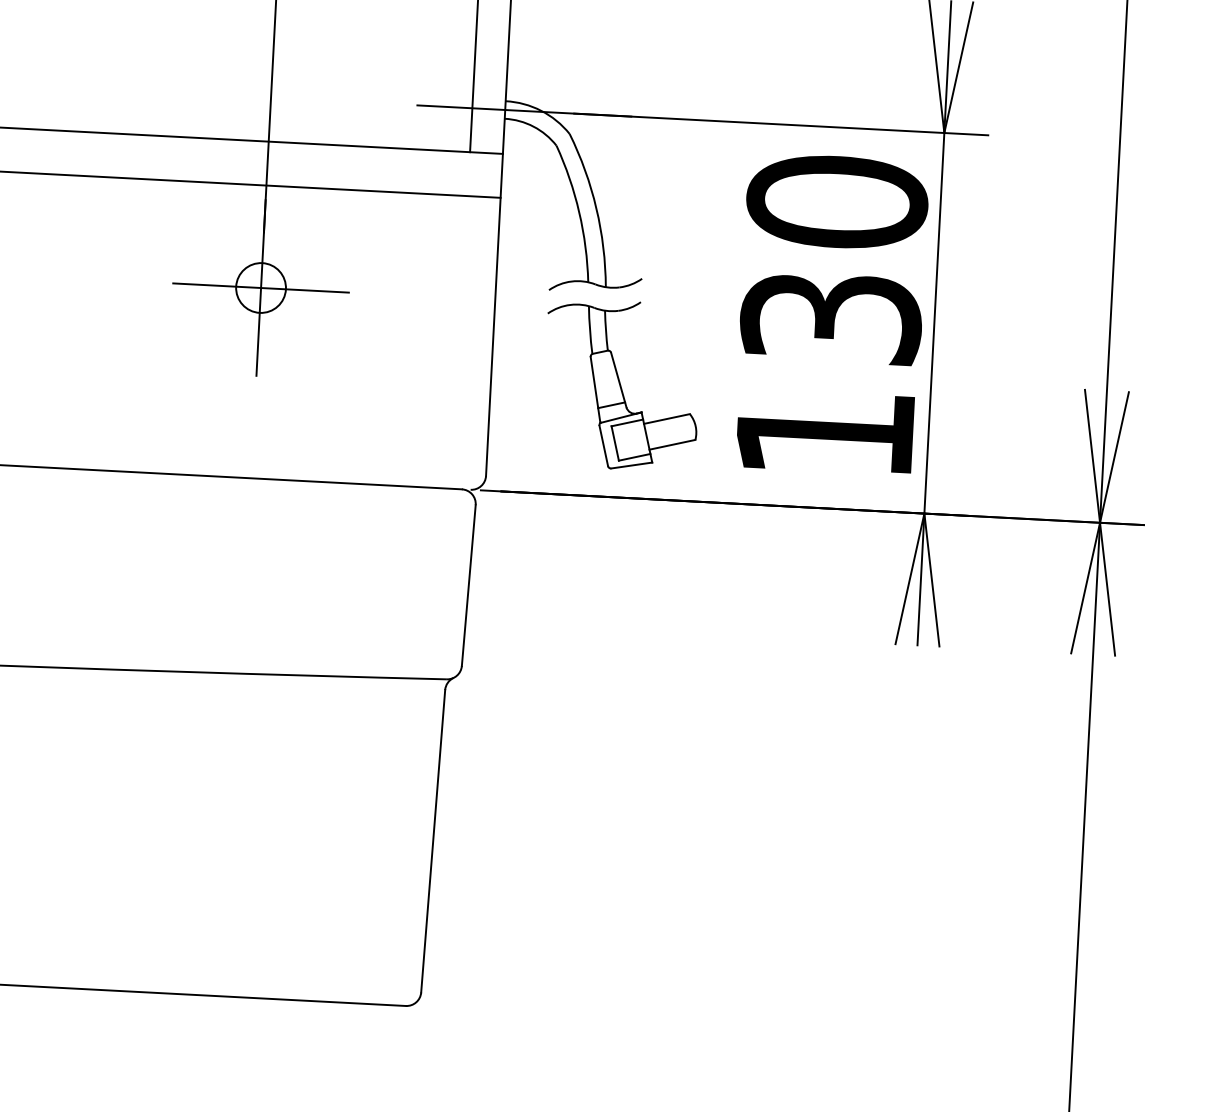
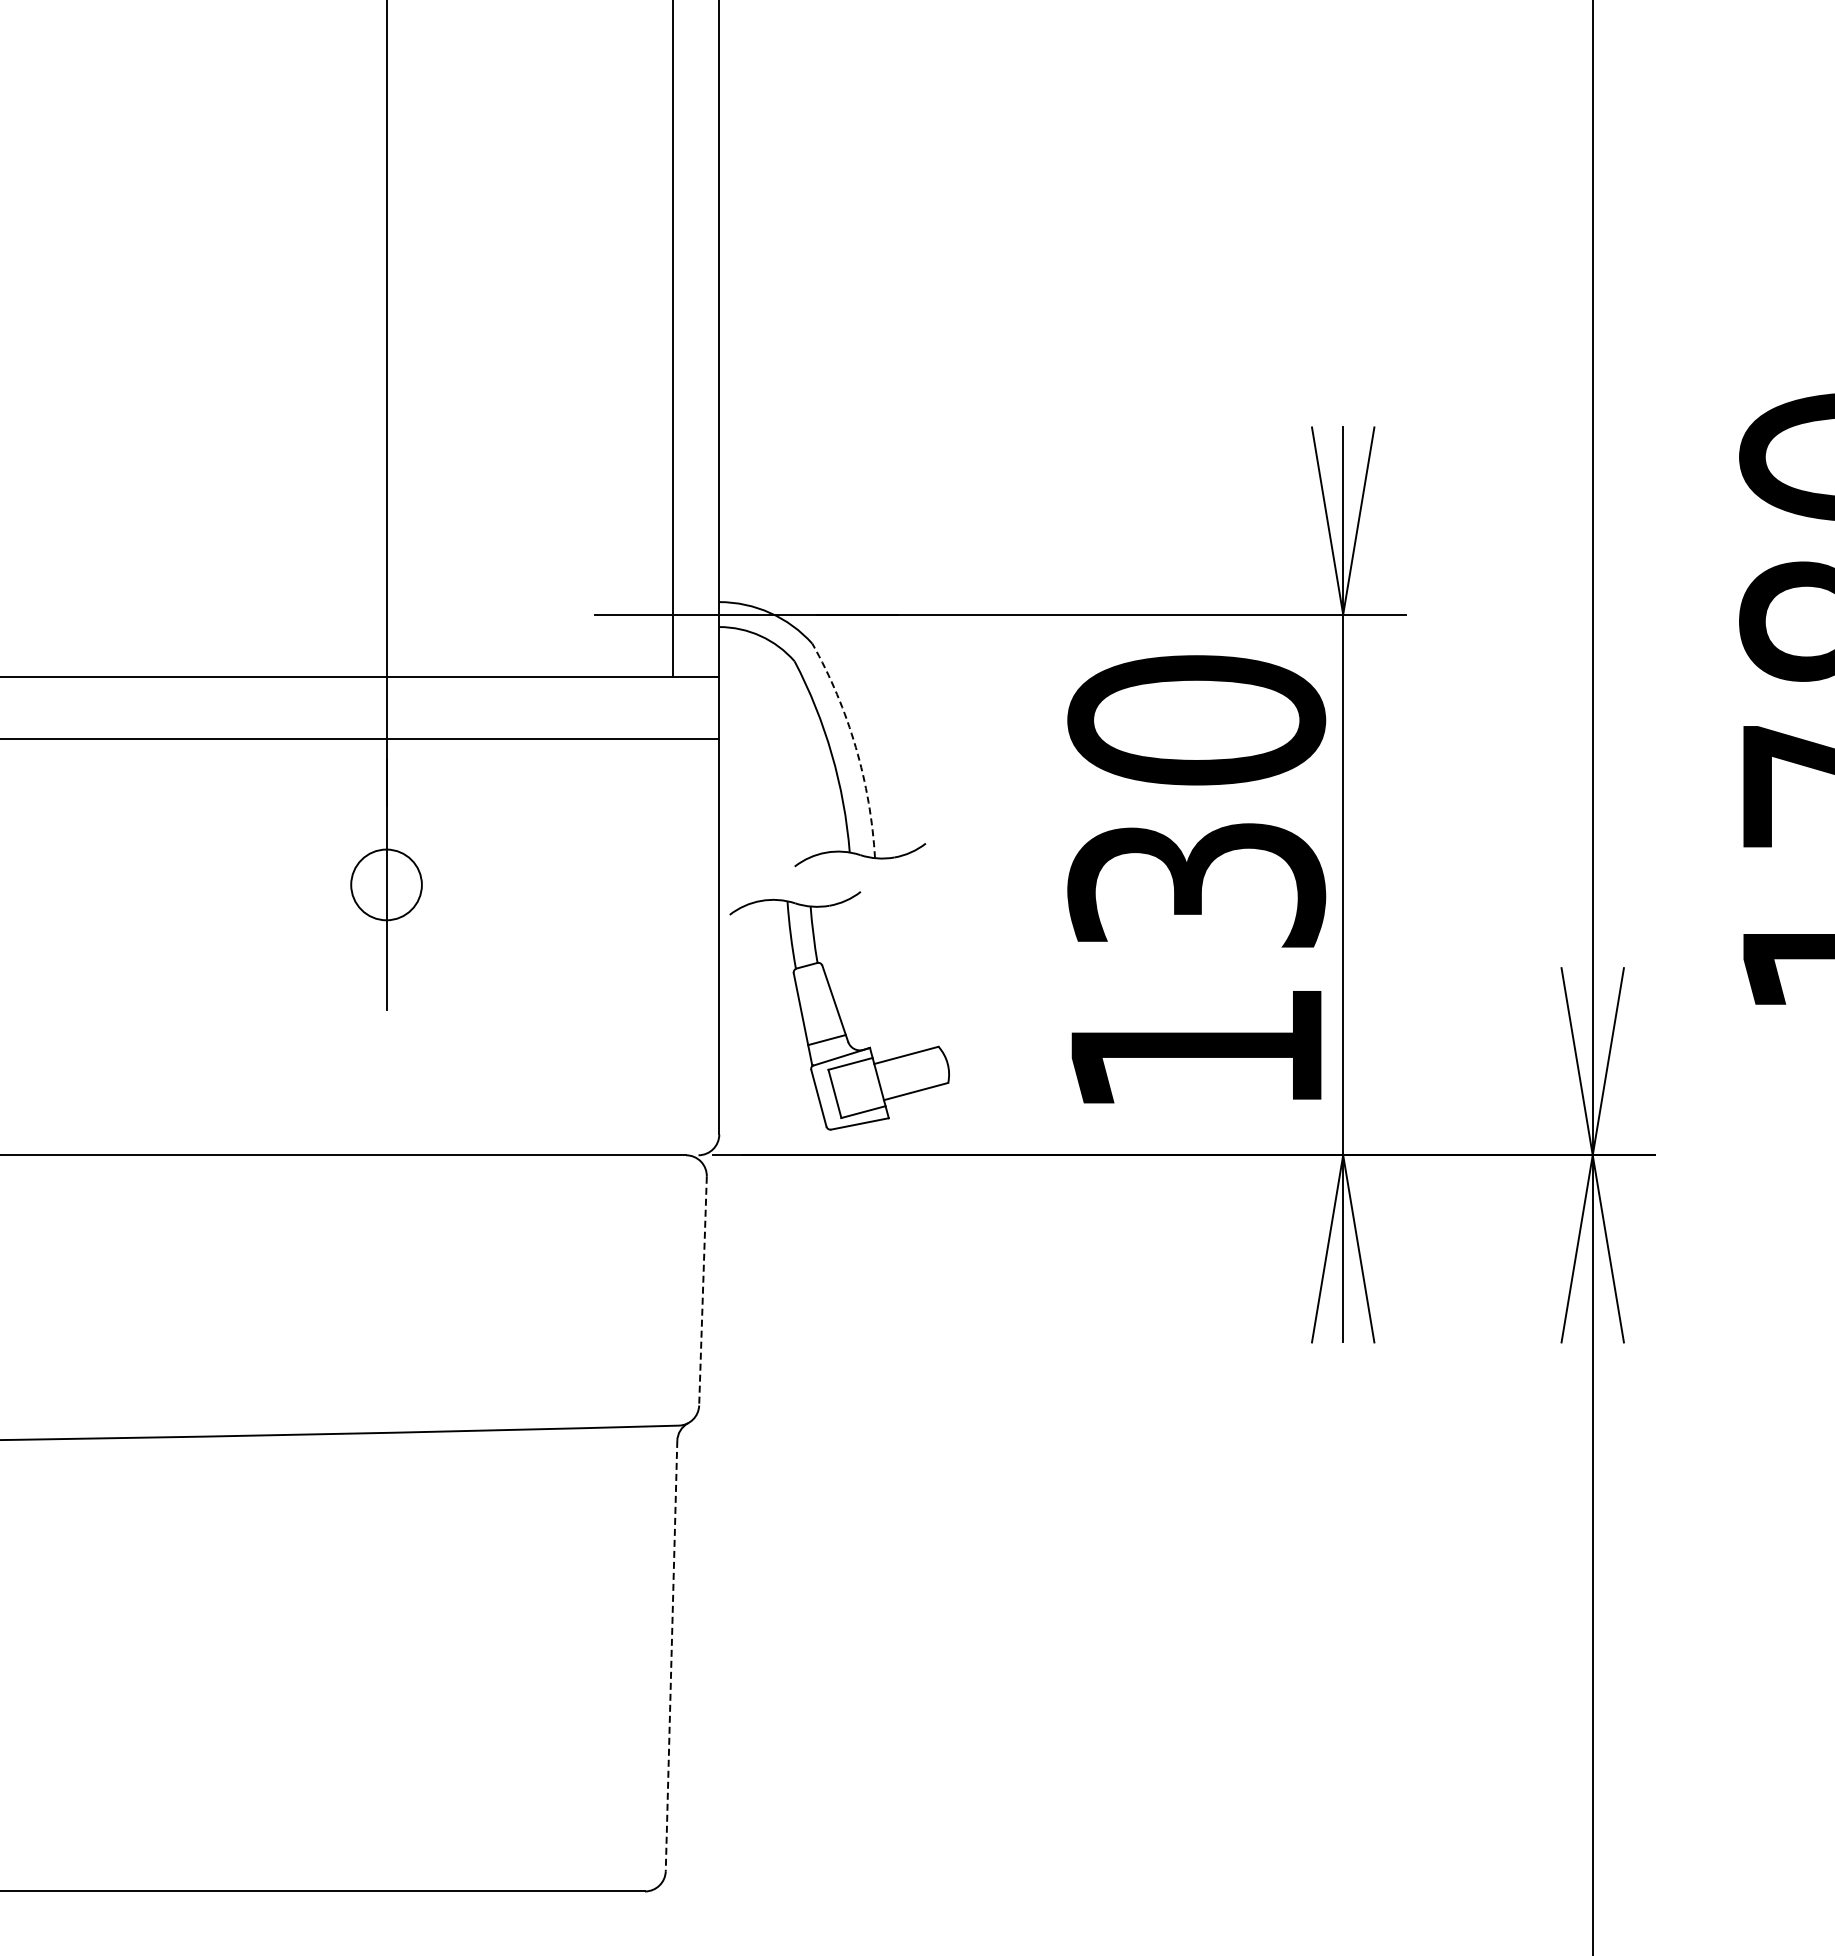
arc: (596, 208) -> (855, 747), solid -> dashed
line: (261, 287) -> (386, 884), removed
part: (621, 384) -> (839, 1010), moved
line: (468, 585) -> (702, 1291), solid -> dashed
line: (433, 841) -> (671, 1656), solid -> dashed

